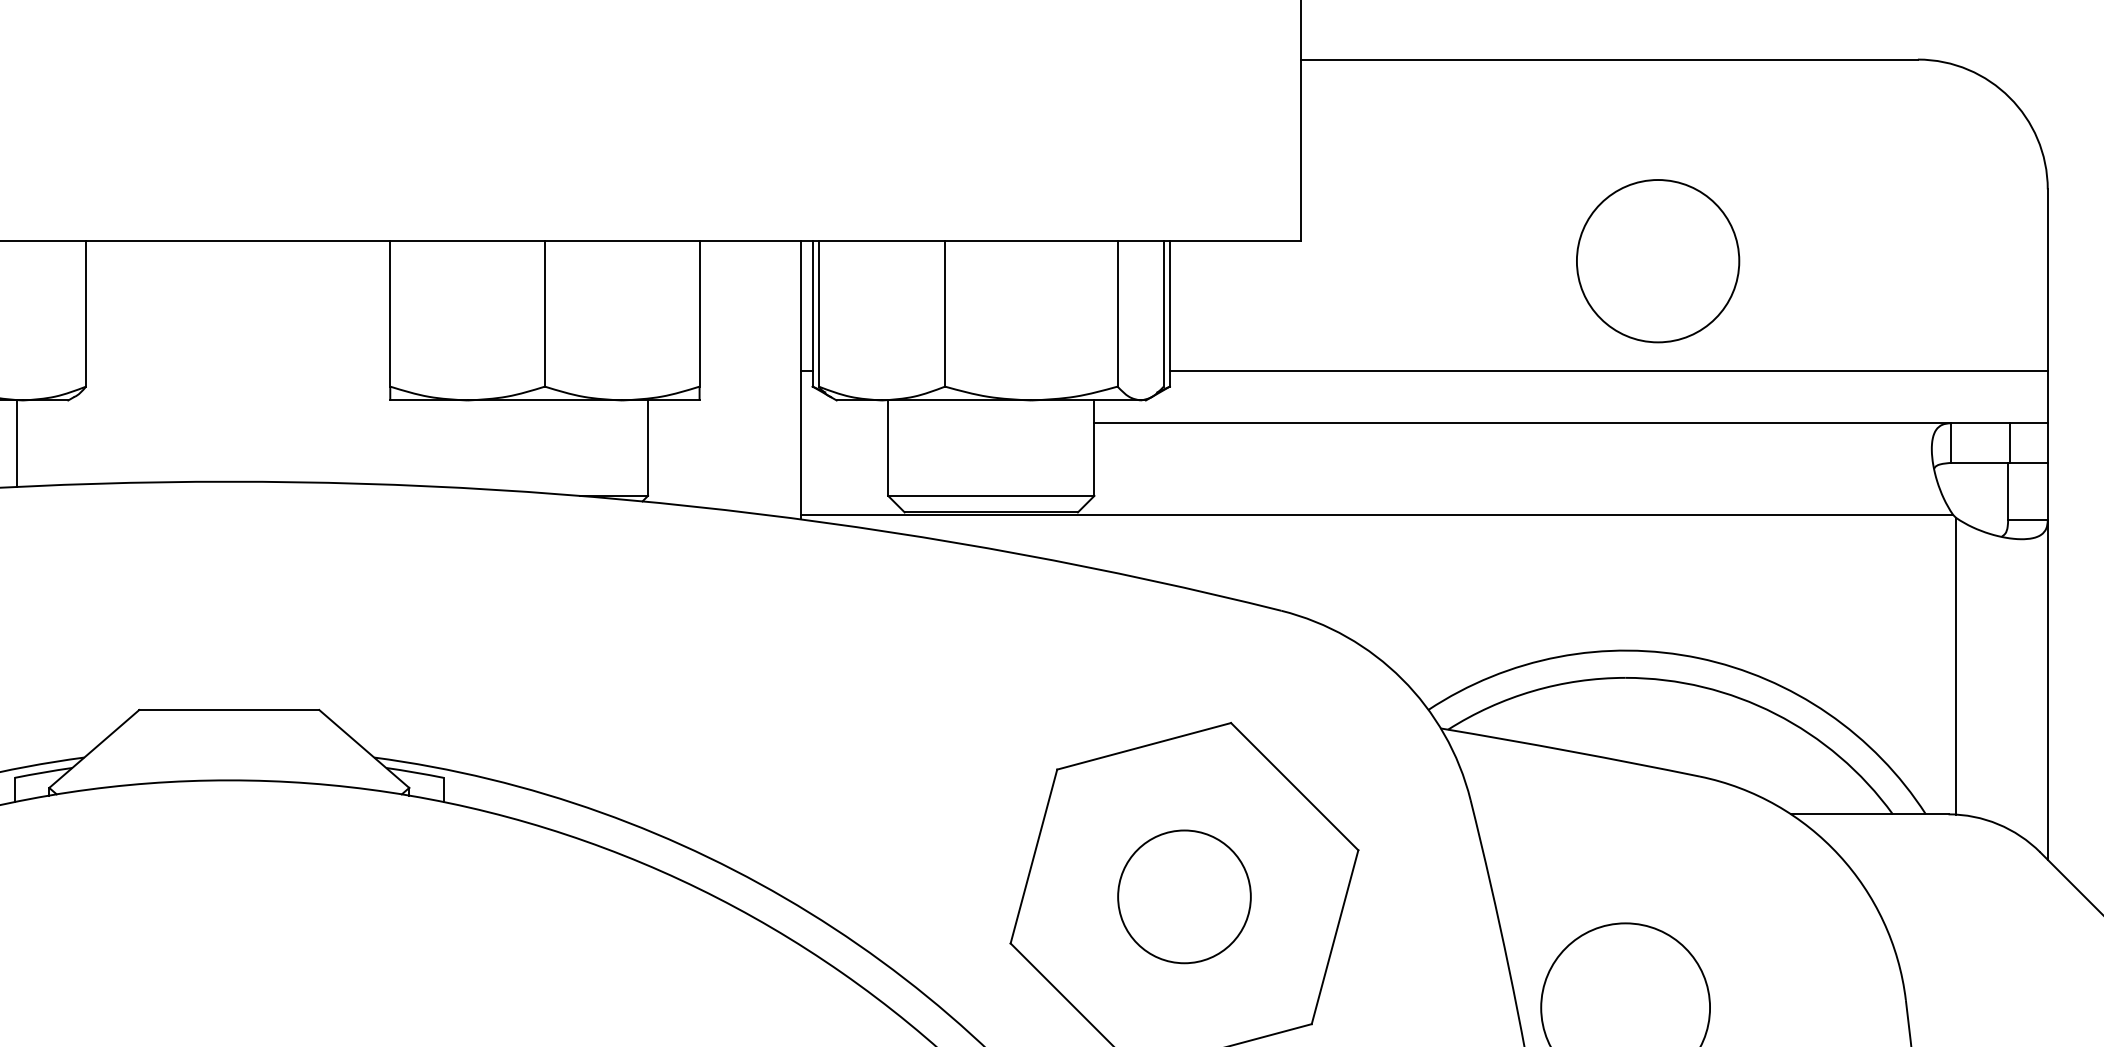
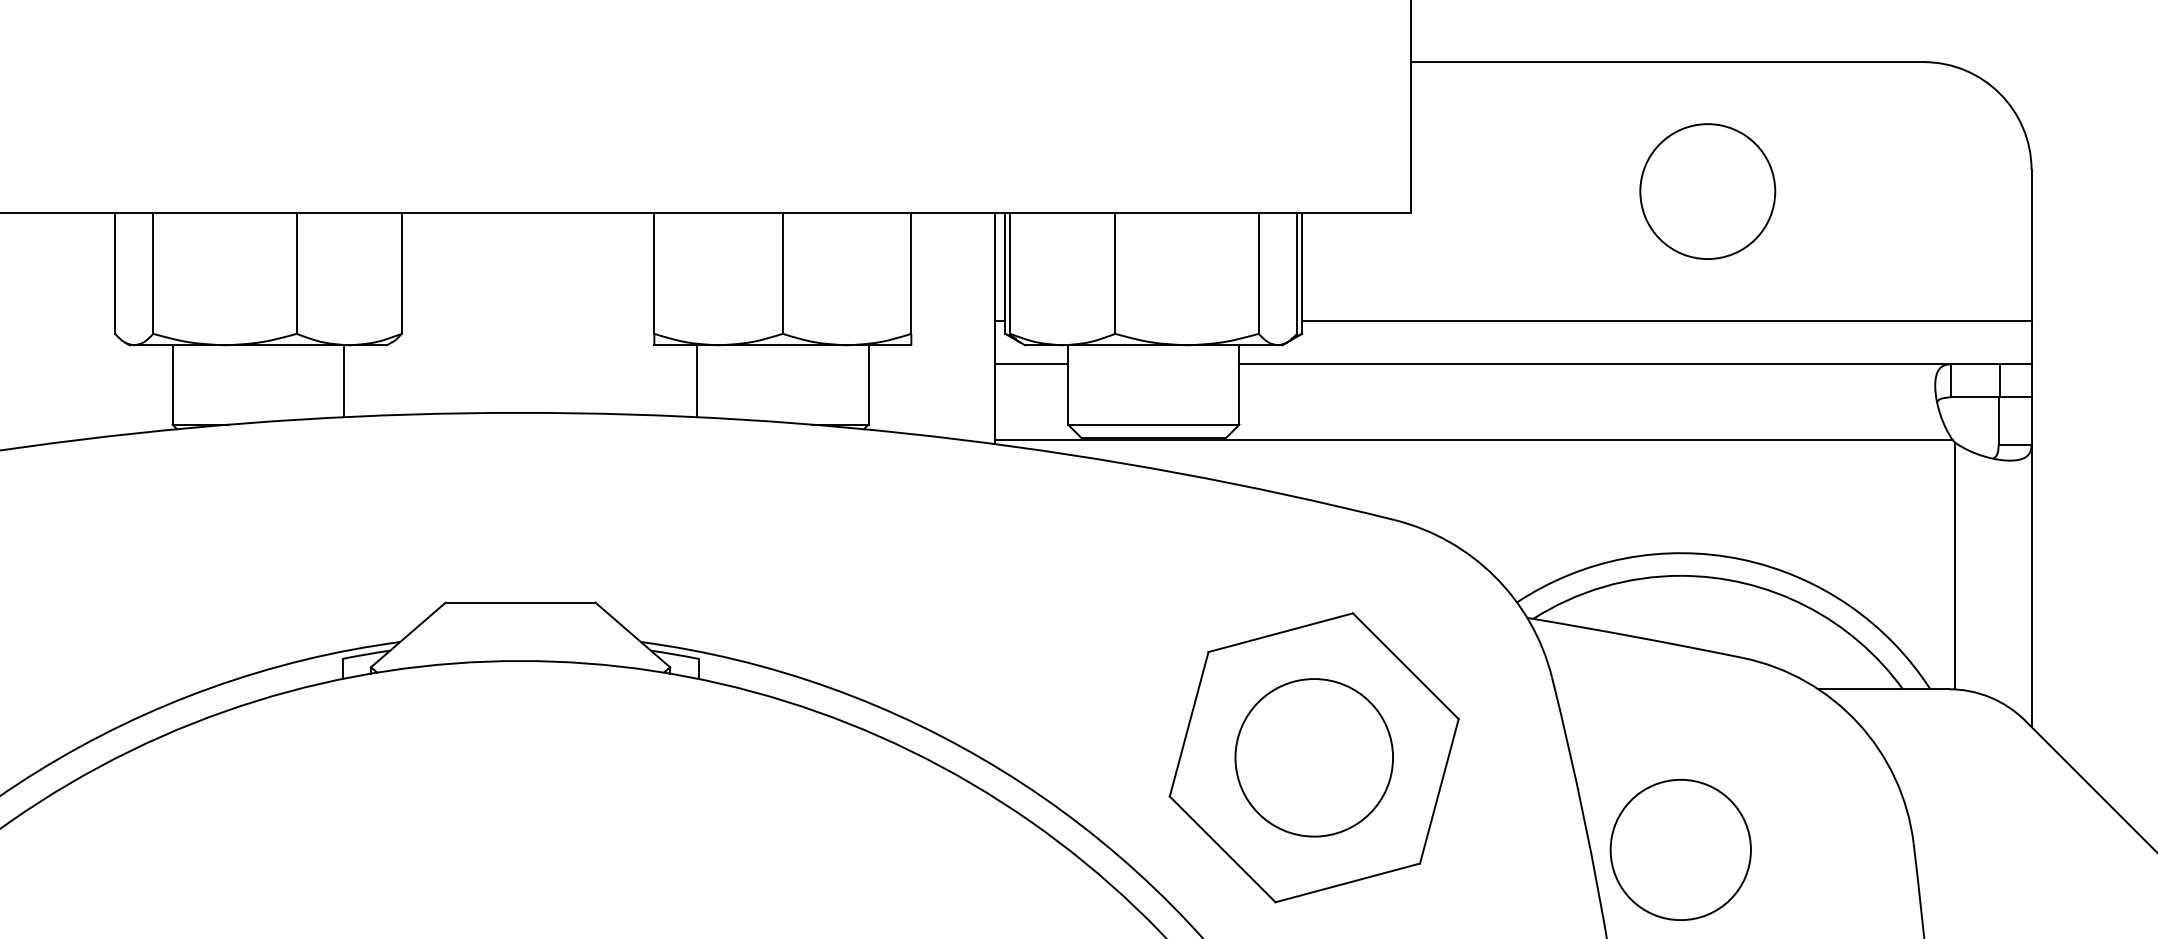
circle: (1657, 261) -> (1707, 191), moved
line: (844, 423) -> (1031, 364), added
line: (442, 443) -> (697, 381), added
circle: (1184, 896) -> (1314, 757), size x1.43

